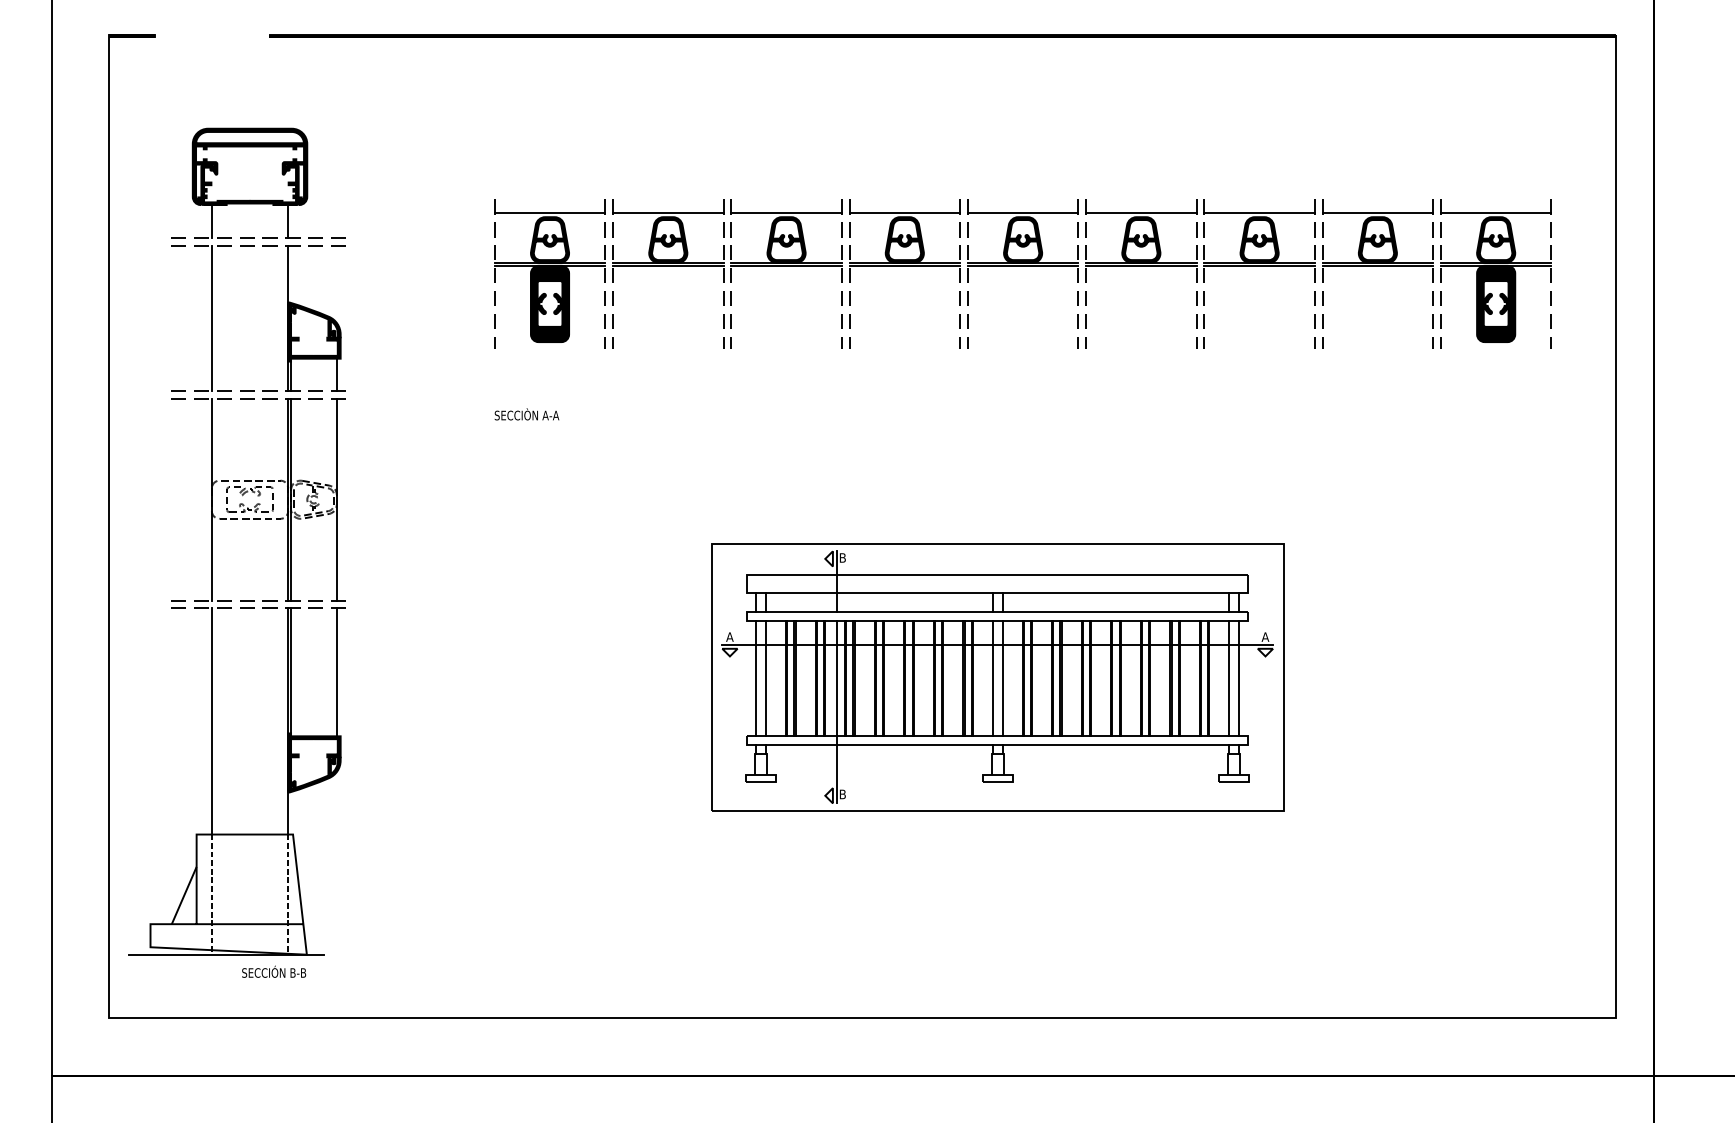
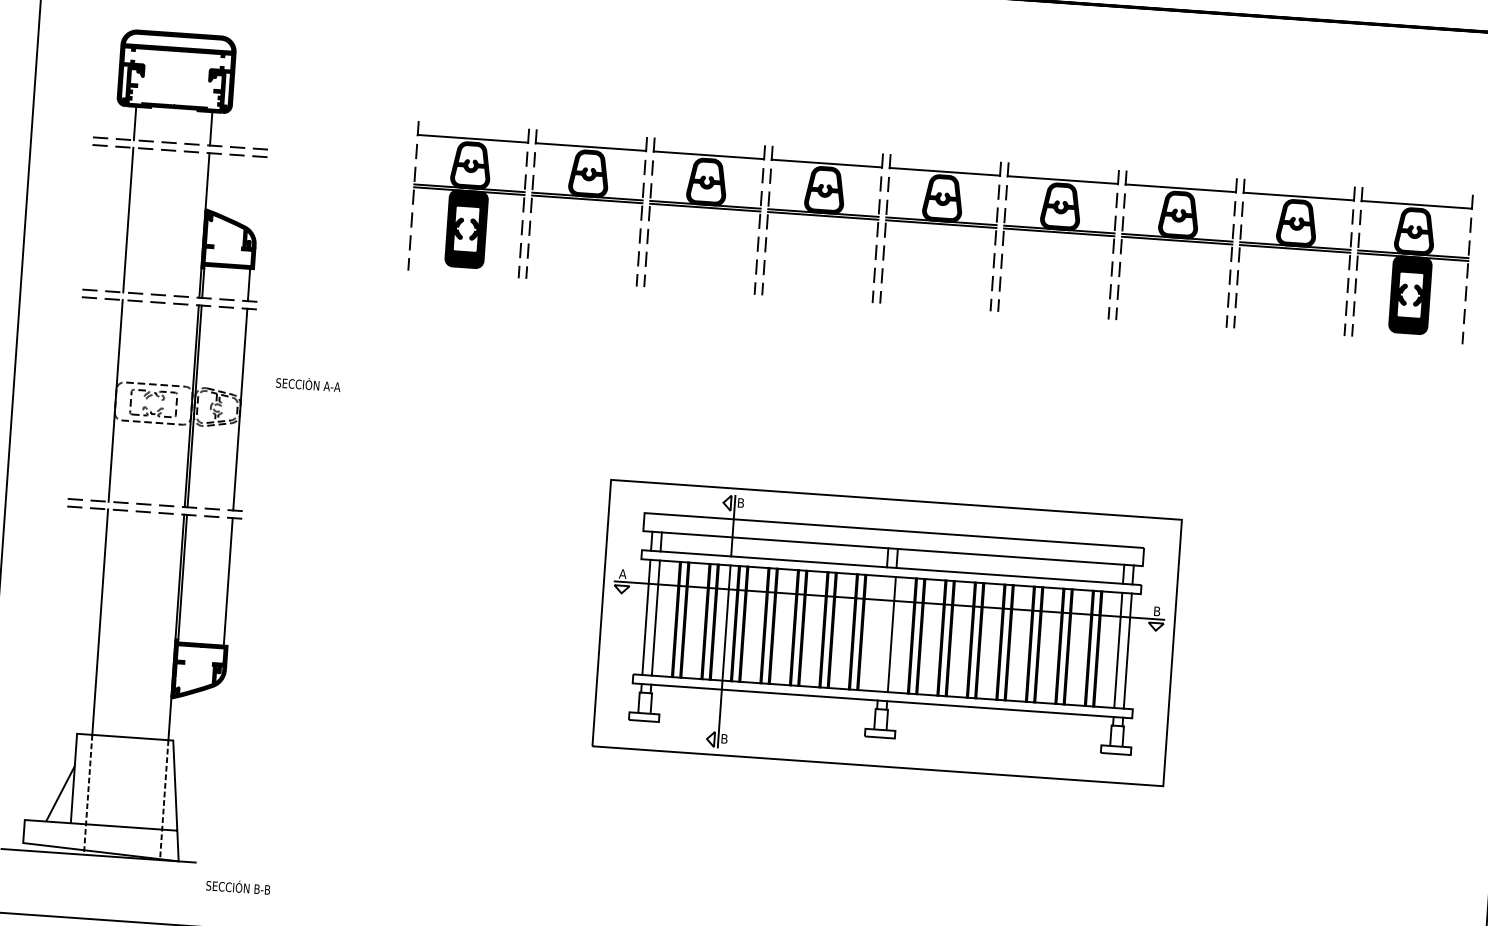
text: (526, 414) -> (307, 384), moved
text: (1265, 636) -> (1157, 610), A -> B
line: (992, 678) -> (881, 633), removed
text: (274, 971) -> (238, 886), moved

